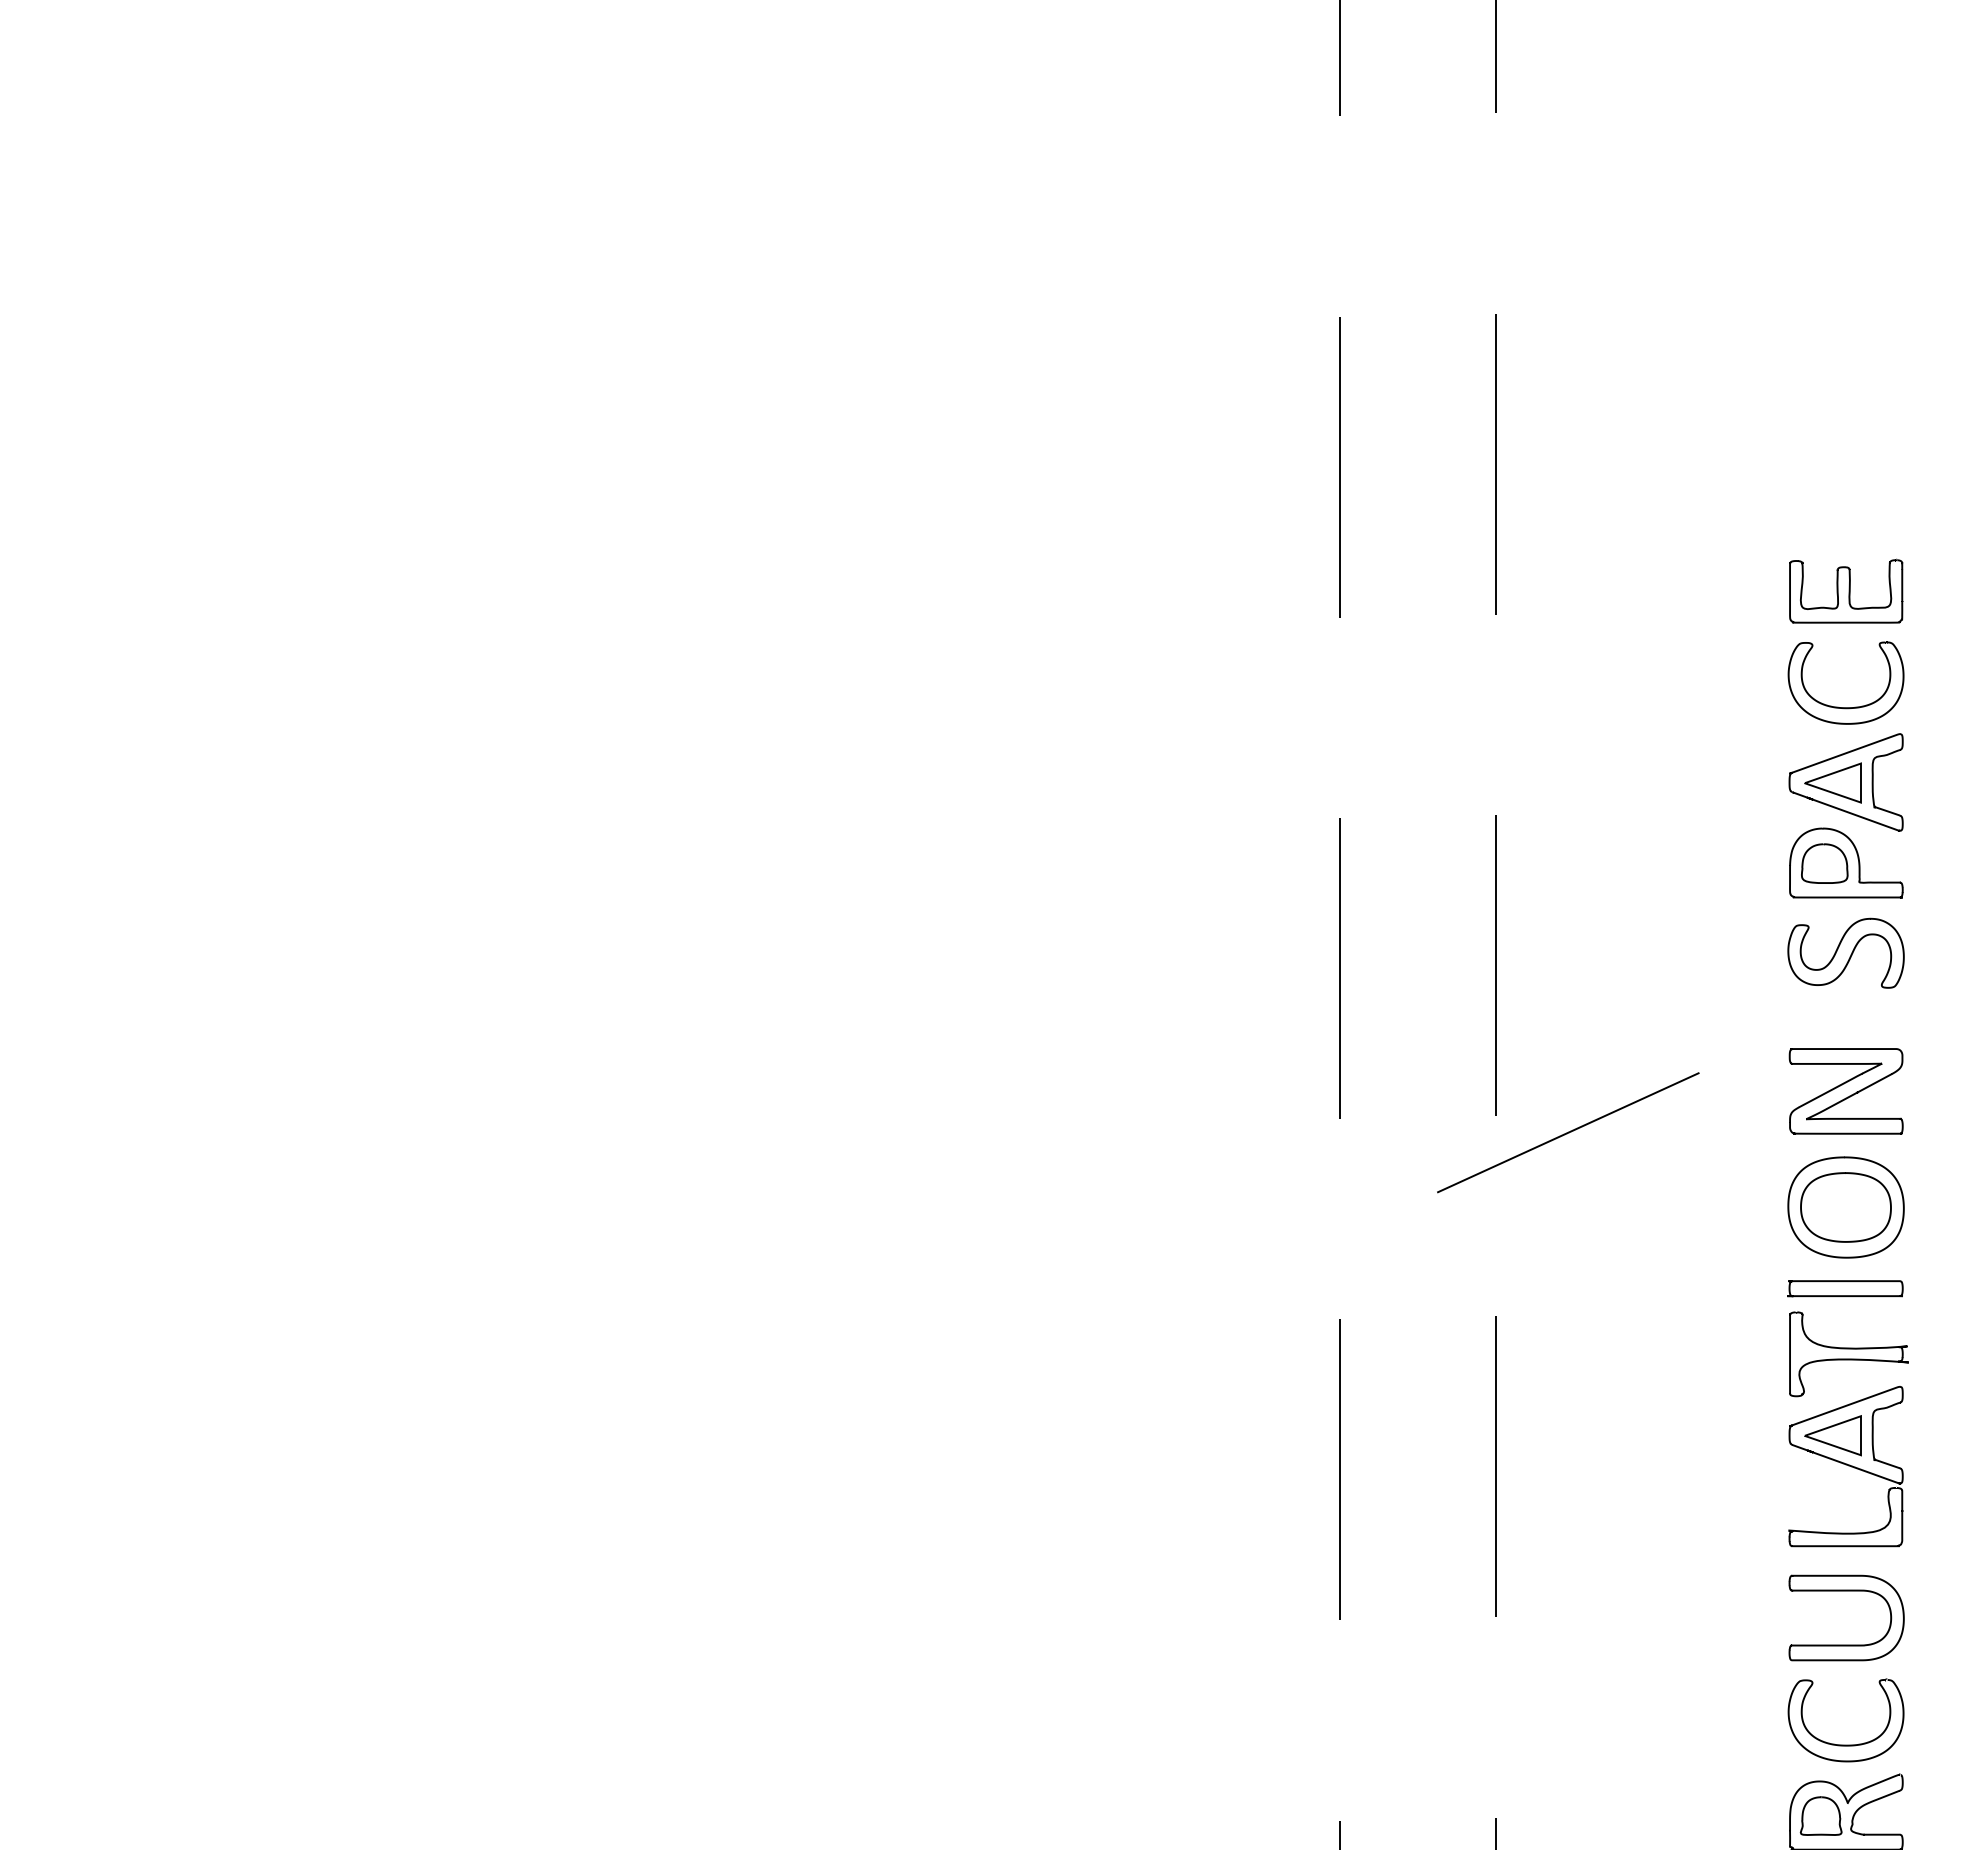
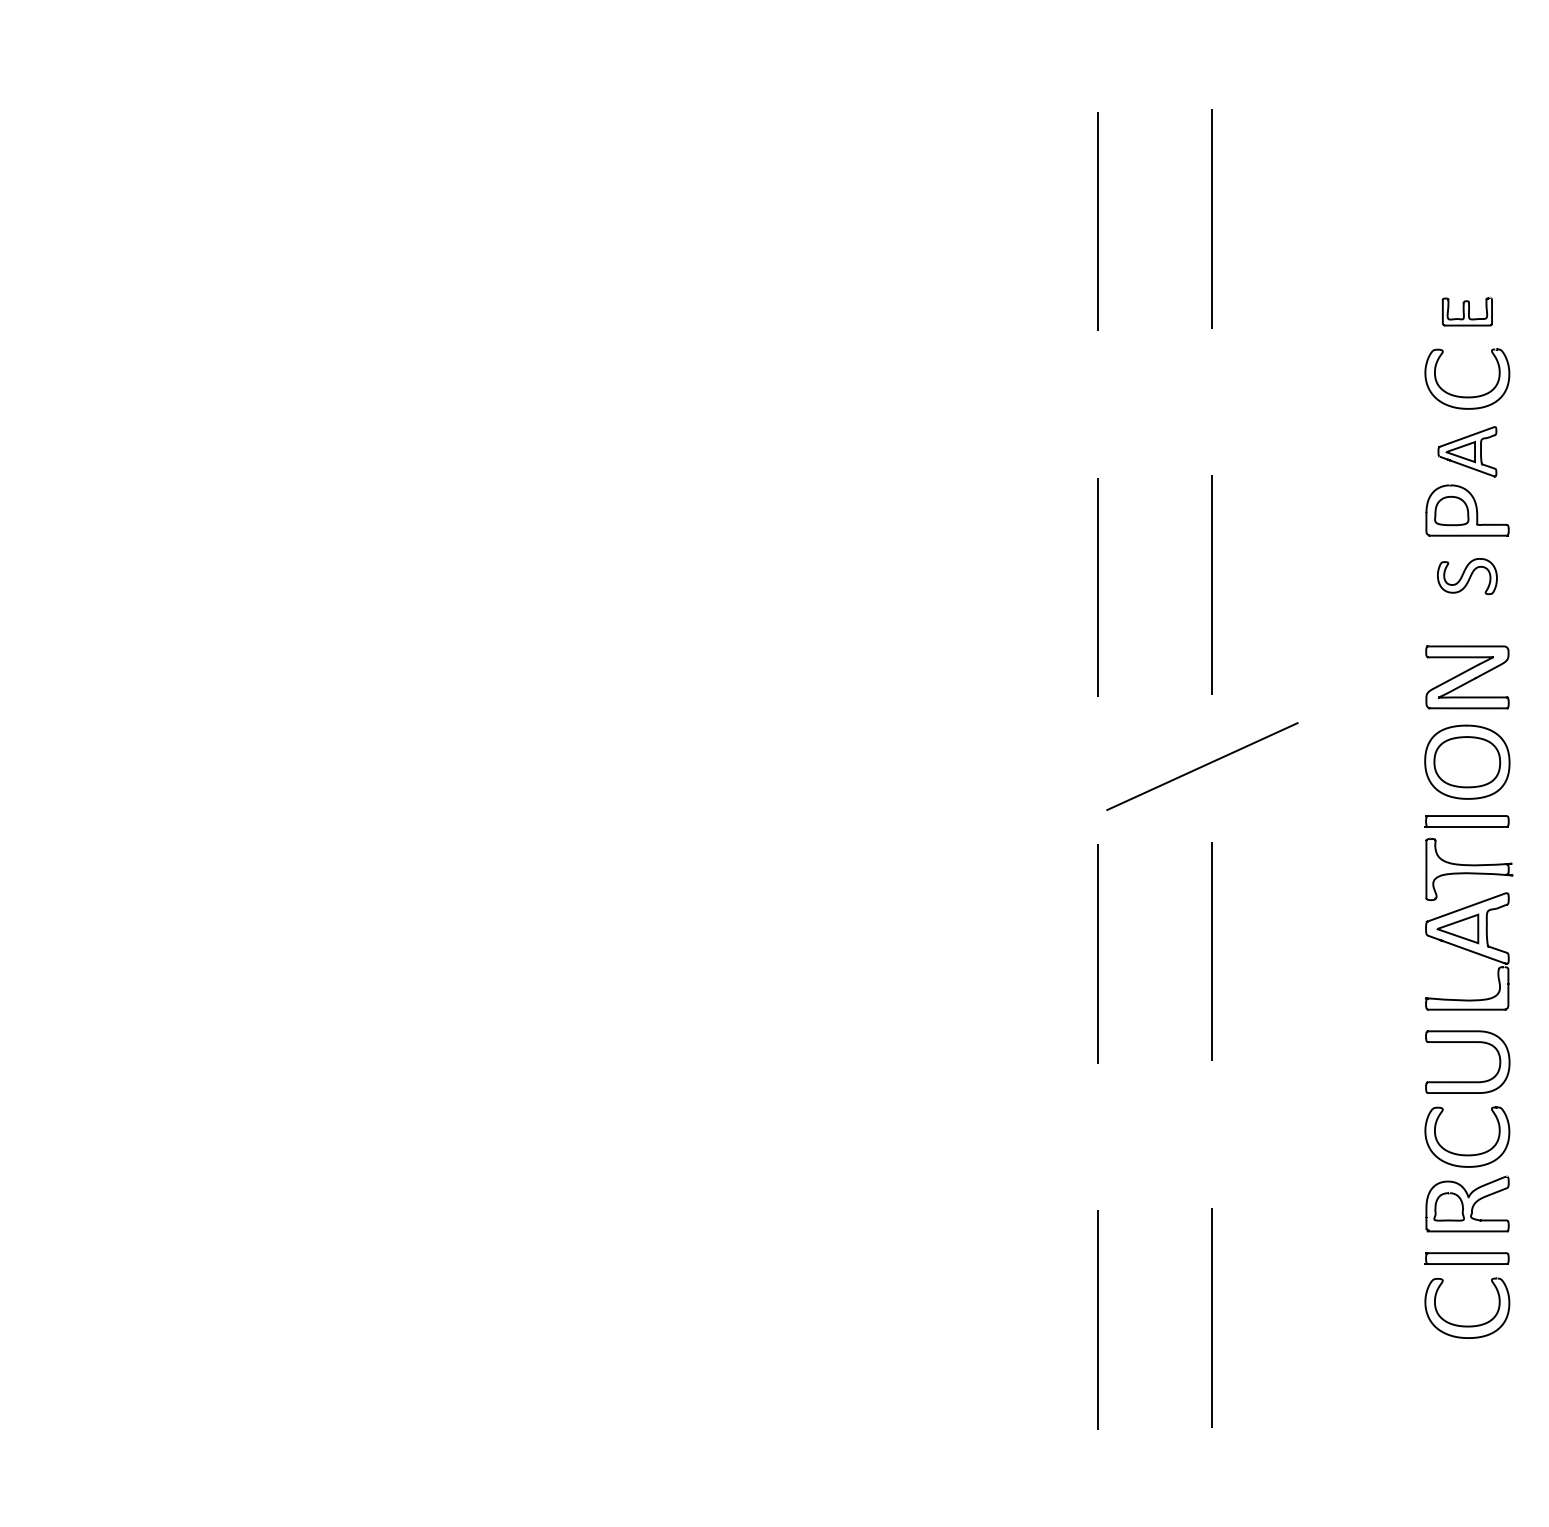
part: (1846, 590) -> (1467, 311), size x0.6
part: (1846, 782) -> (1467, 451), size x0.7
part: (1846, 953) -> (1467, 576), size x0.7
line: (1568, 1132) -> (1202, 766), moved

